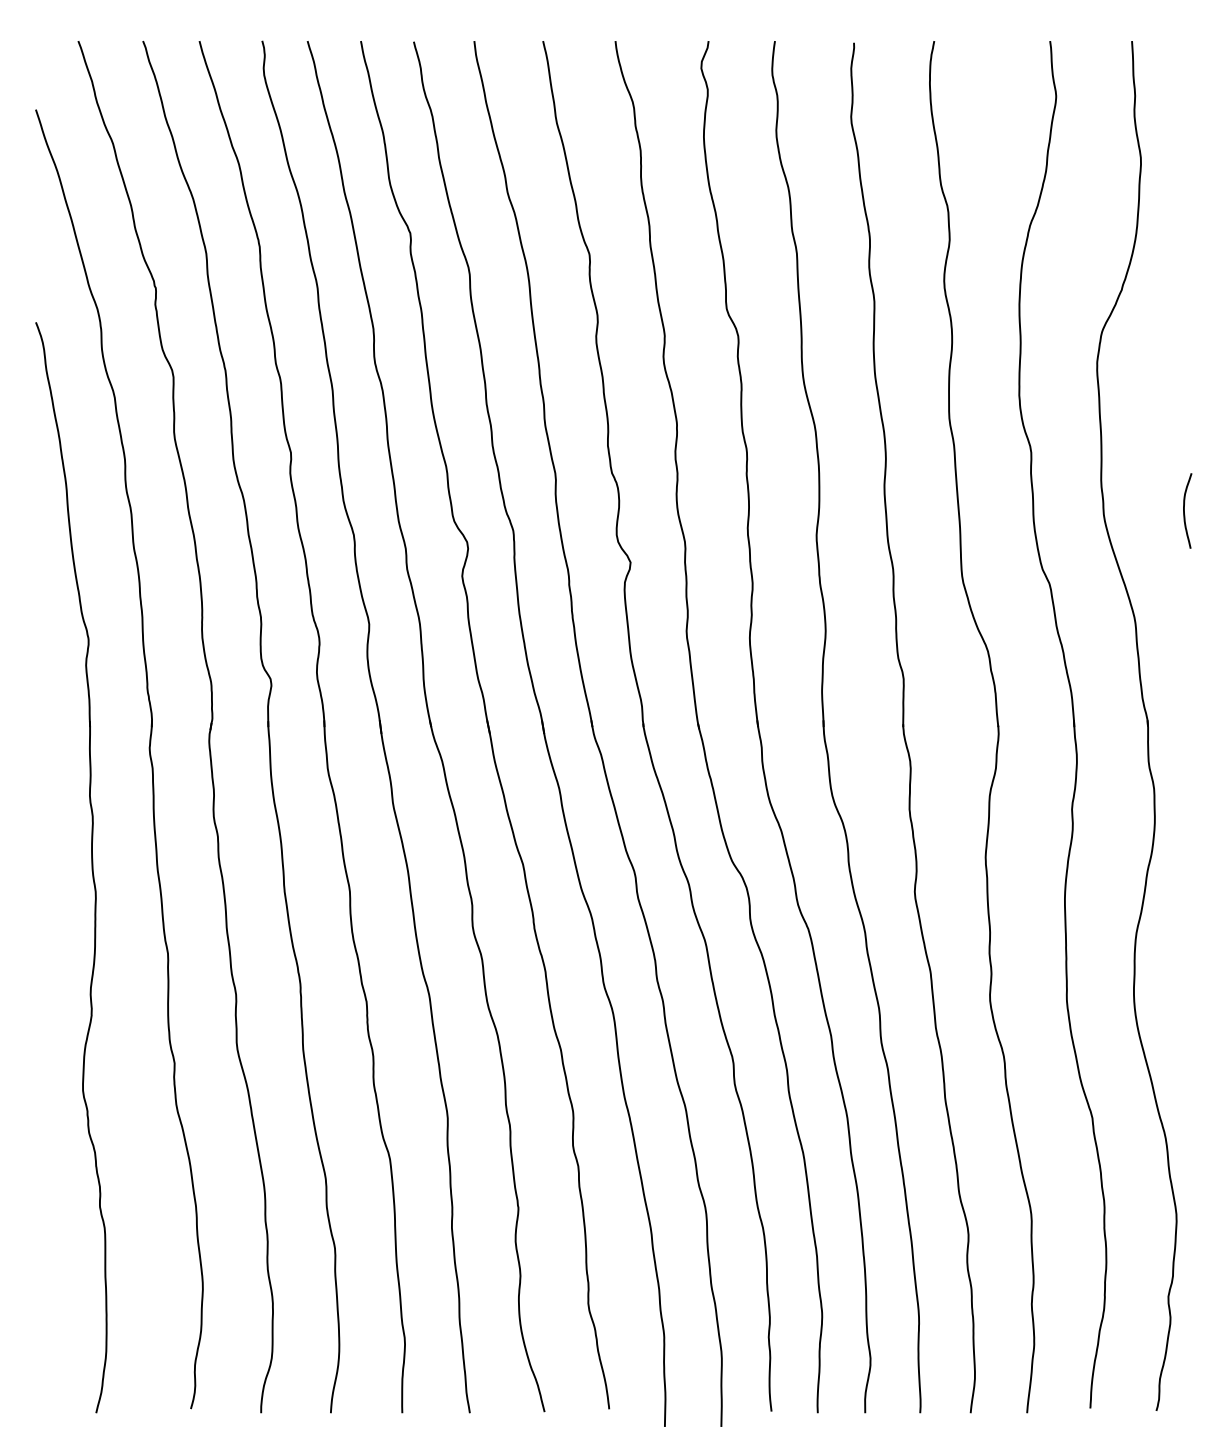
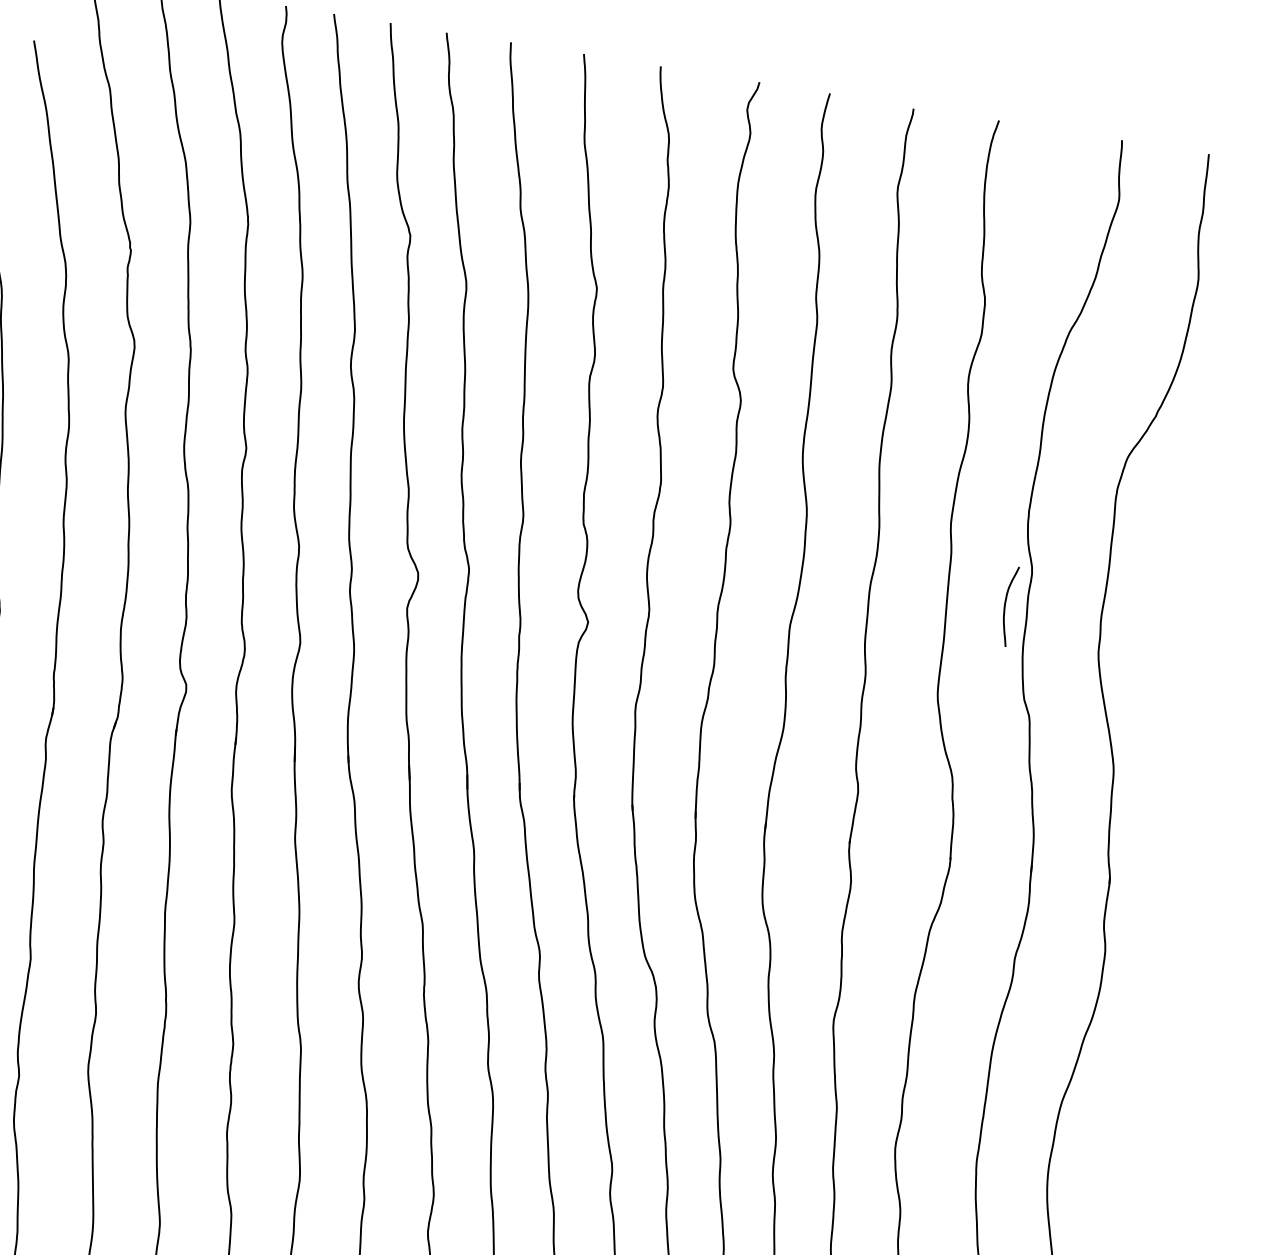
curve: (1184, 510) -> (1005, 605), moved

